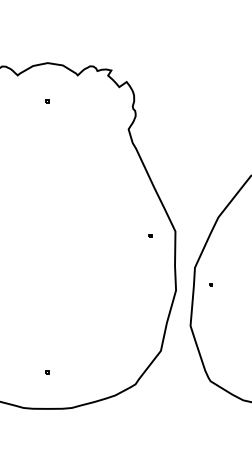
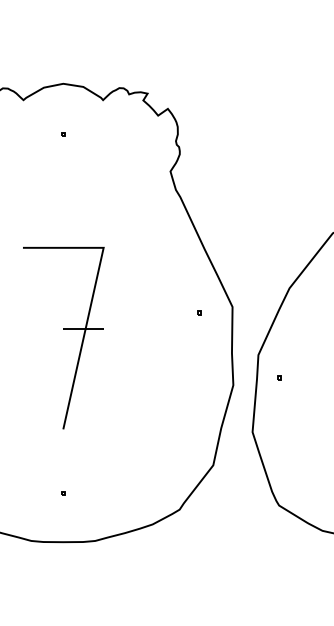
part: (48, 254) -> (64, 337), added

